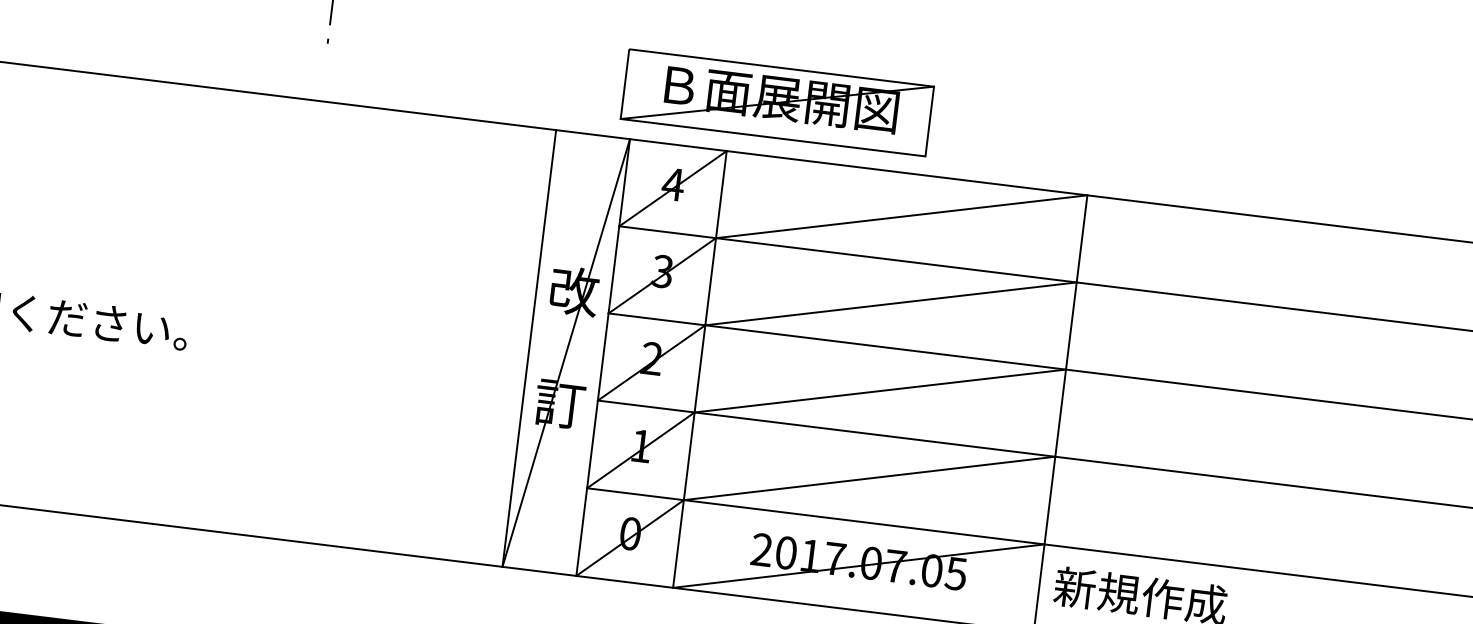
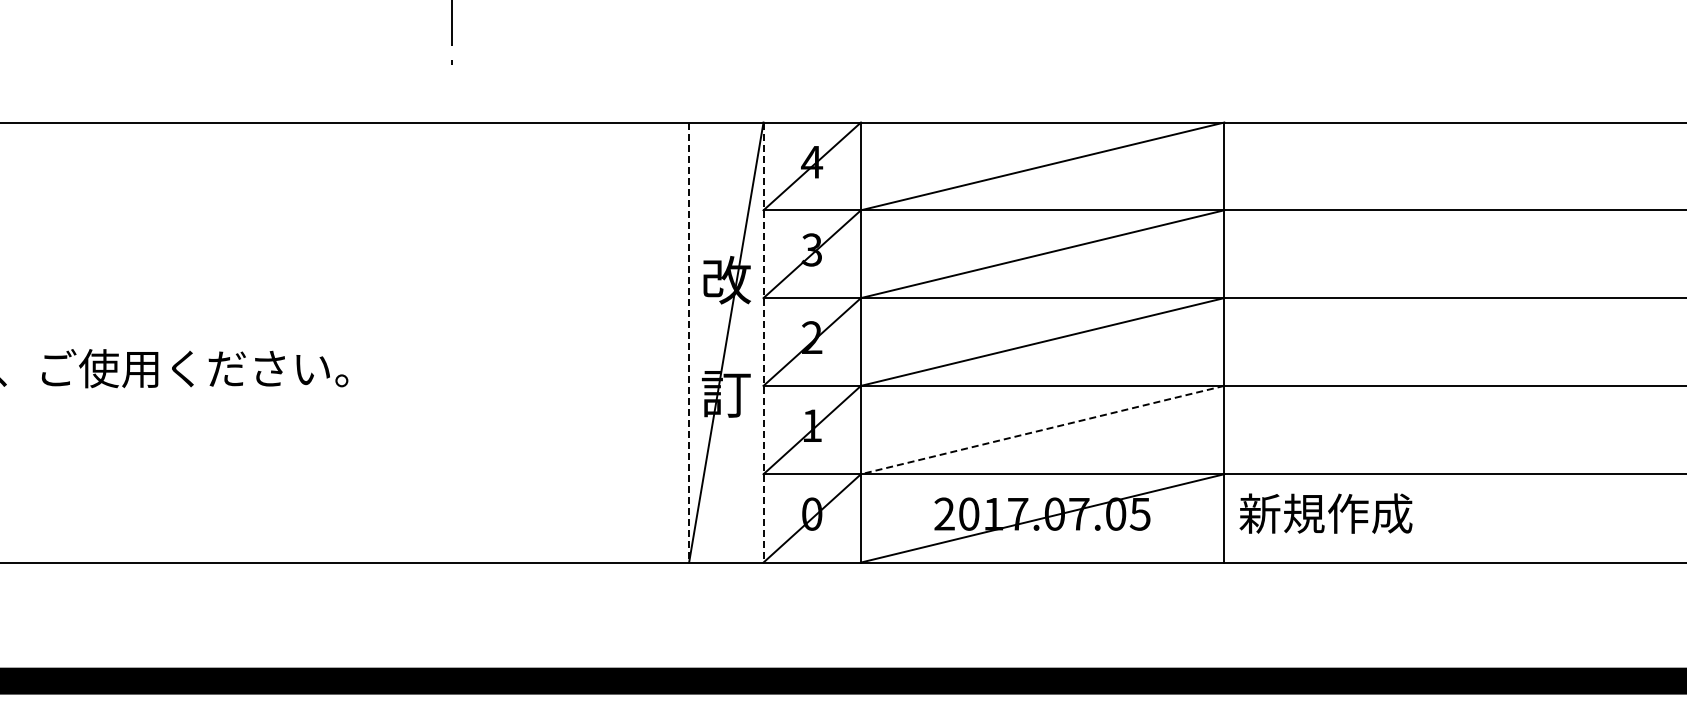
part: (776, 102) -> (904, 68), removed
line: (529, 349) -> (689, 343), solid -> dashed
line: (603, 358) -> (763, 343), solid -> dashed
line: (869, 478) -> (1042, 430), solid -> dashed

